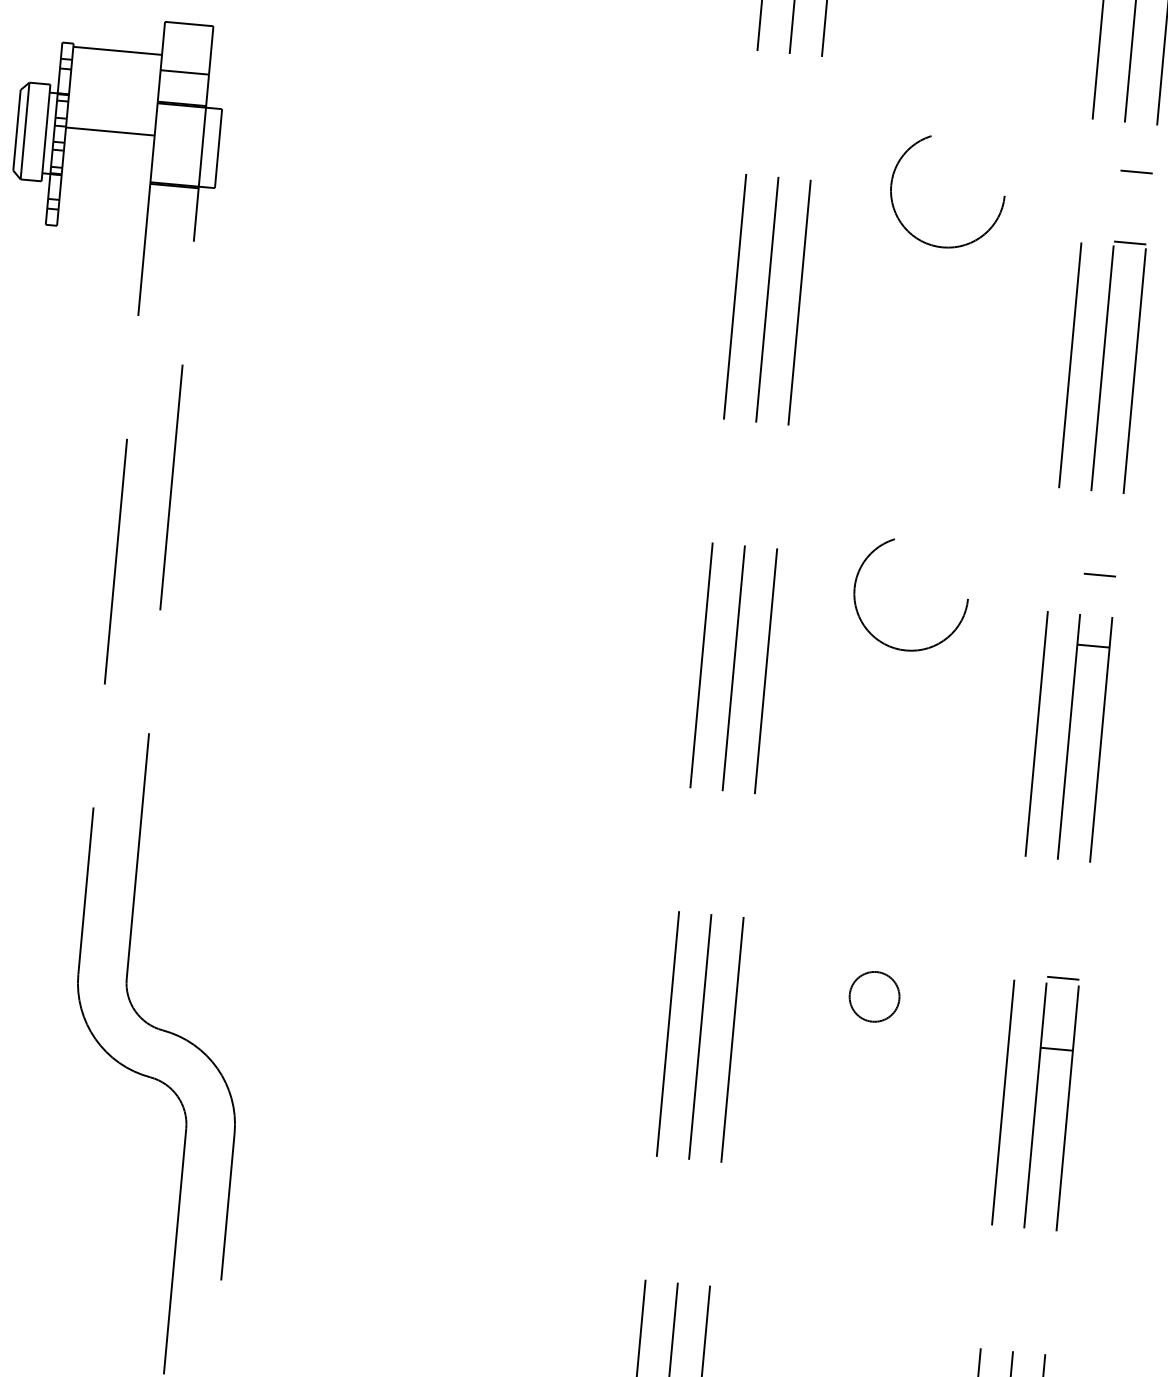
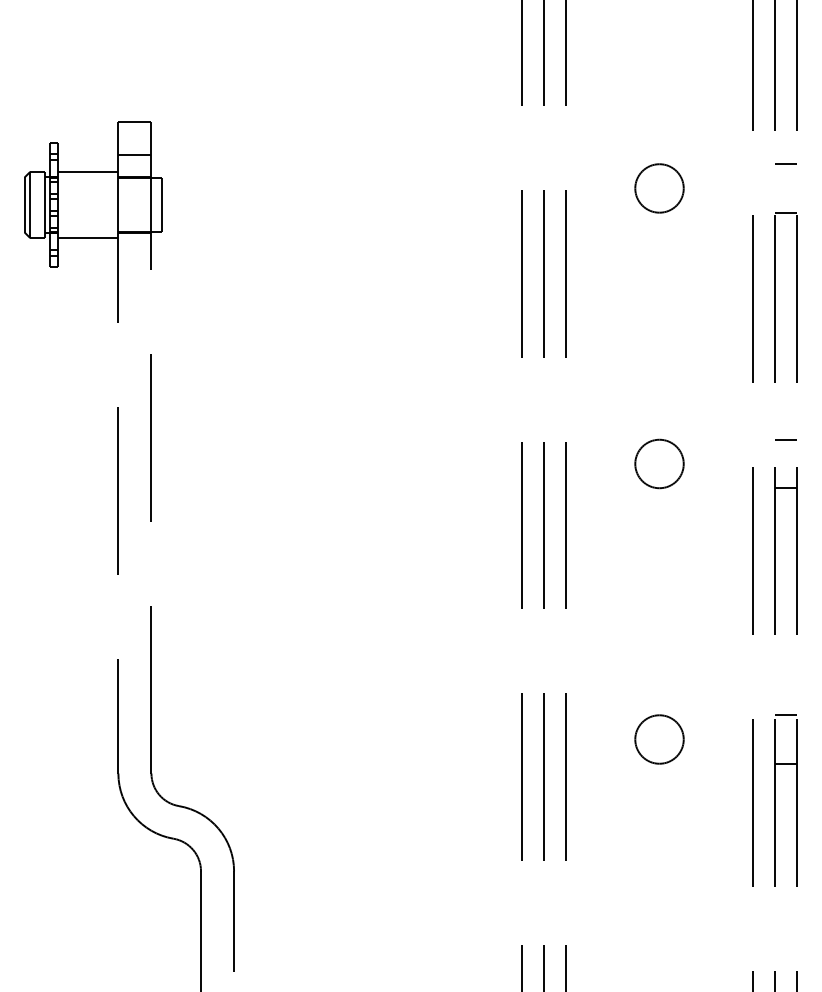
line: (116, 50) -> (87, 171), moved
line: (109, 132) -> (87, 238), moved
circle: (947, 190) -> (659, 188), size x0.62
circle: (911, 593) -> (659, 463), size x0.62
circle: (874, 996) -> (659, 739), size x1.43

